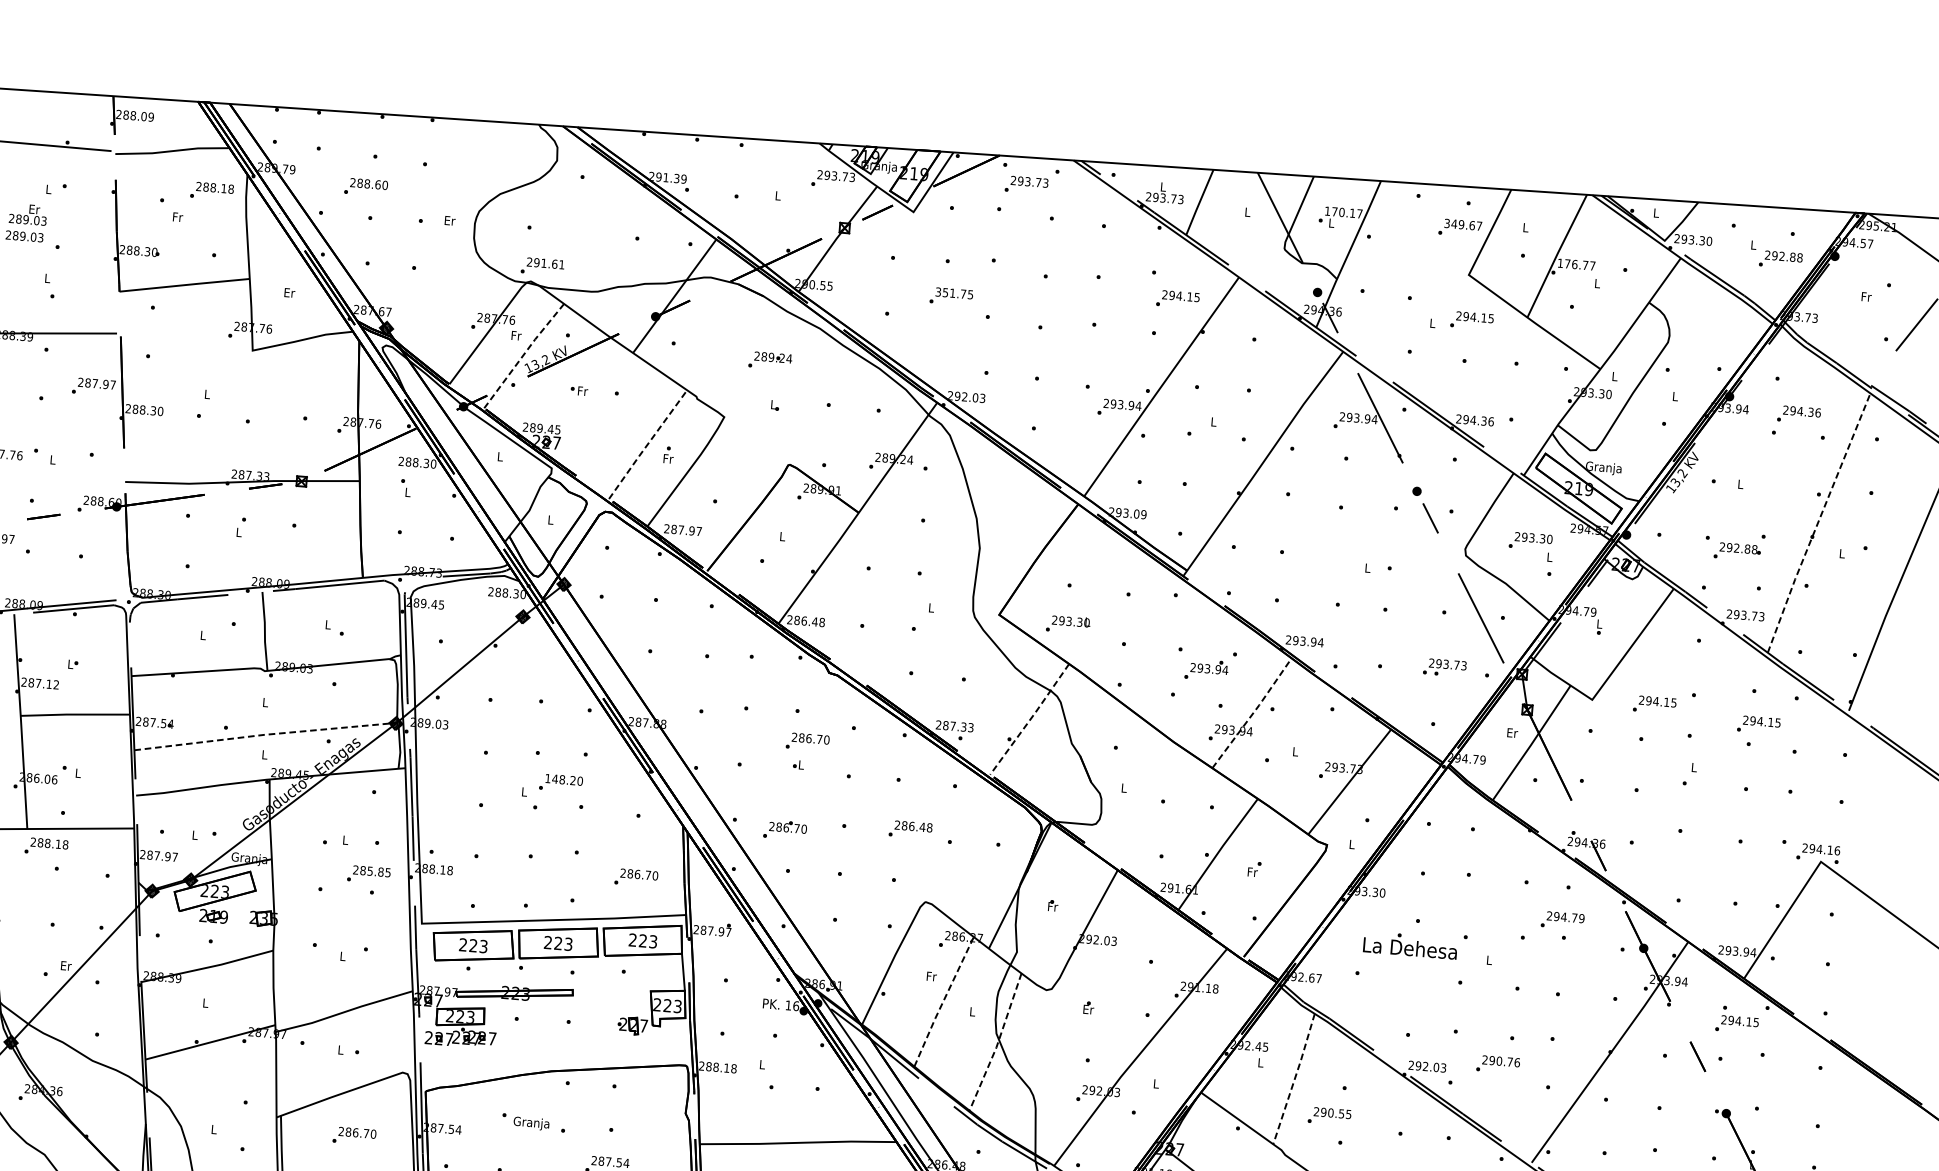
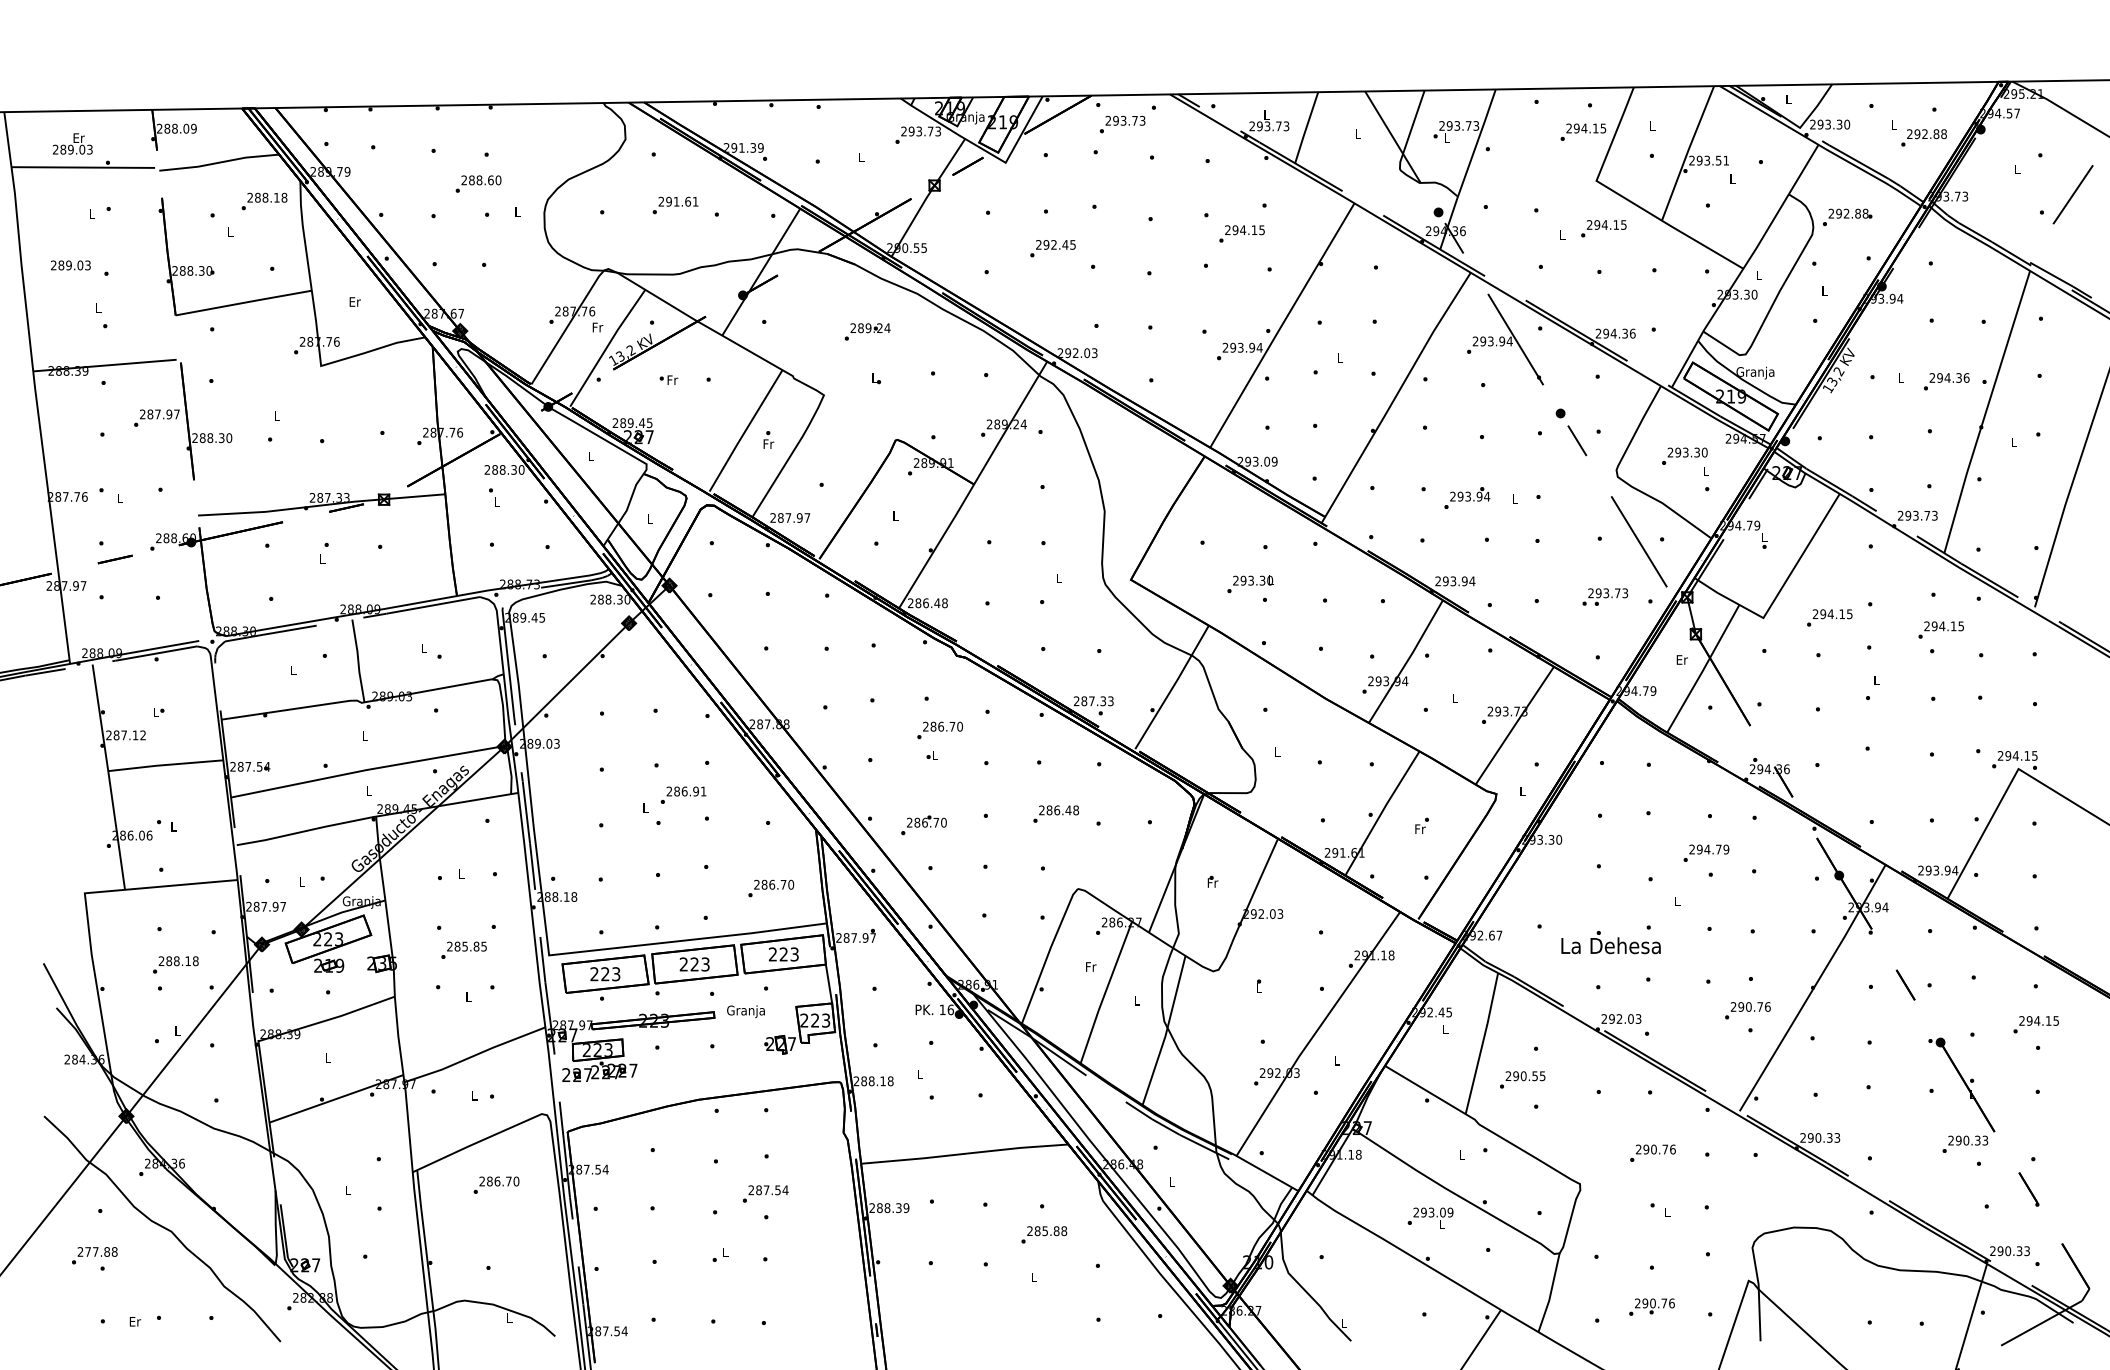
text: (366, 186) -> (478, 183), moved
text: (1344, 212) -> (1459, 125), 170.17 -> 293.73
text: (28, 214) -> (72, 143), moved
text: (177, 216) -> (230, 231), Fr -> L
text: (449, 220) -> (517, 211), Er -> L
text: (1463, 224) -> (1586, 128), 349.67 -> 294.15
text: (1575, 264) -> (1708, 160), 176.77 -> 293.51
text: (542, 266) -> (675, 205), moved
text: (951, 292) -> (1052, 244), 351.75 -> 292.45
text: (1866, 296) -> (2017, 169), Fr -> L
text: (1177, 299) -> (1241, 233), moved
line: (523, 355) -> (606, 347), dashed -> solid
text: (1798, 414) -> (1946, 381), moved
line: (647, 445) -> (745, 431), dashed -> solid
line: (1818, 522) -> (1986, 411), dashed -> solid
text: (1737, 551) -> (1847, 217), moved
text: (1068, 624) -> (1250, 584), moved
text: (1206, 669) -> (1467, 497), moved
line: (1253, 713) -> (1407, 661), dashed -> solid
line: (1031, 719) -> (1173, 687), dashed -> solid
line: (265, 734) -> (367, 769), dashed -> solid
text: (564, 779) -> (686, 791), 148.20 -> 286.91
text: (46, 846) -> (175, 964), moved
text: (1837, 850) -> (2034, 755), 294.16 -> 294.15
text: (368, 873) -> (463, 949), moved
text: (1562, 919) -> (1706, 852), moved
text: (1409, 945) -> (1610, 942), moved
text: (65, 965) -> (177, 1030), Er -> L
line: (943, 1001) -> (1105, 992), dashed -> solid
text: (1088, 1009) -> (1259, 988), Er -> L
text: (1736, 1024) -> (2035, 1024), moved
line: (997, 1044) -> (1166, 1032), dashed -> solid
text: (1497, 1064) -> (1747, 1010), moved
line: (1294, 1079) -> (1482, 1043), dashed -> solid
text: (531, 1123) -> (745, 1011), moved

